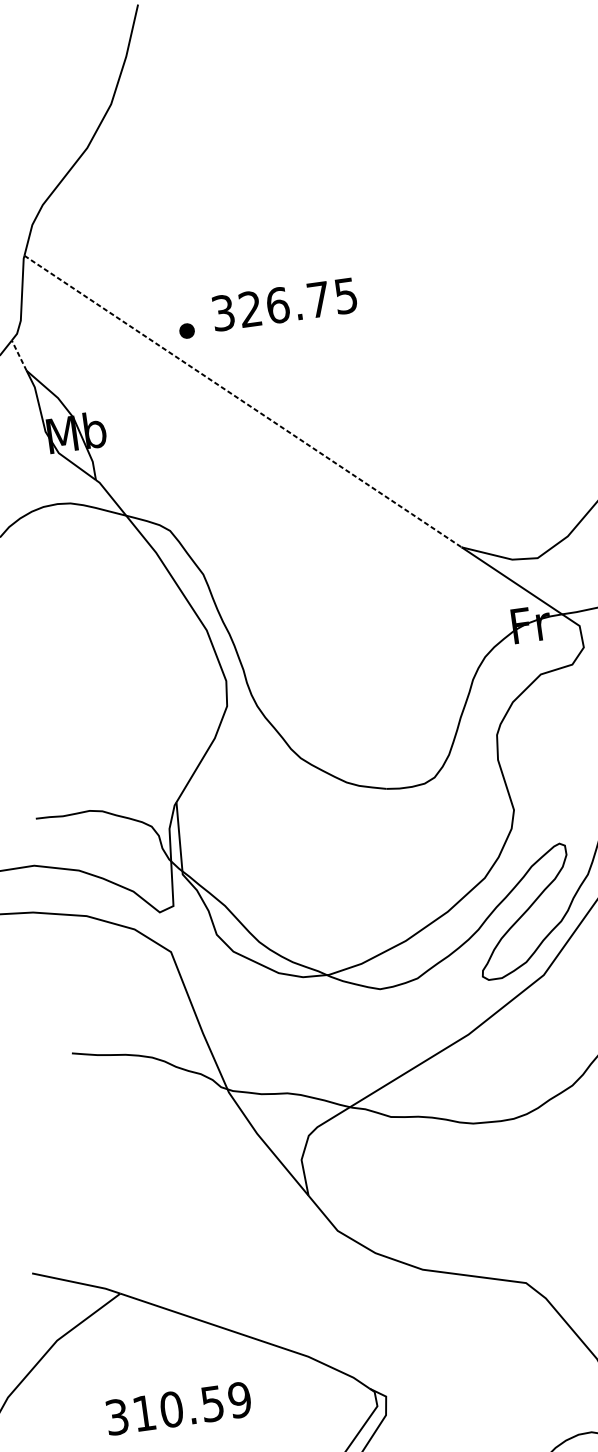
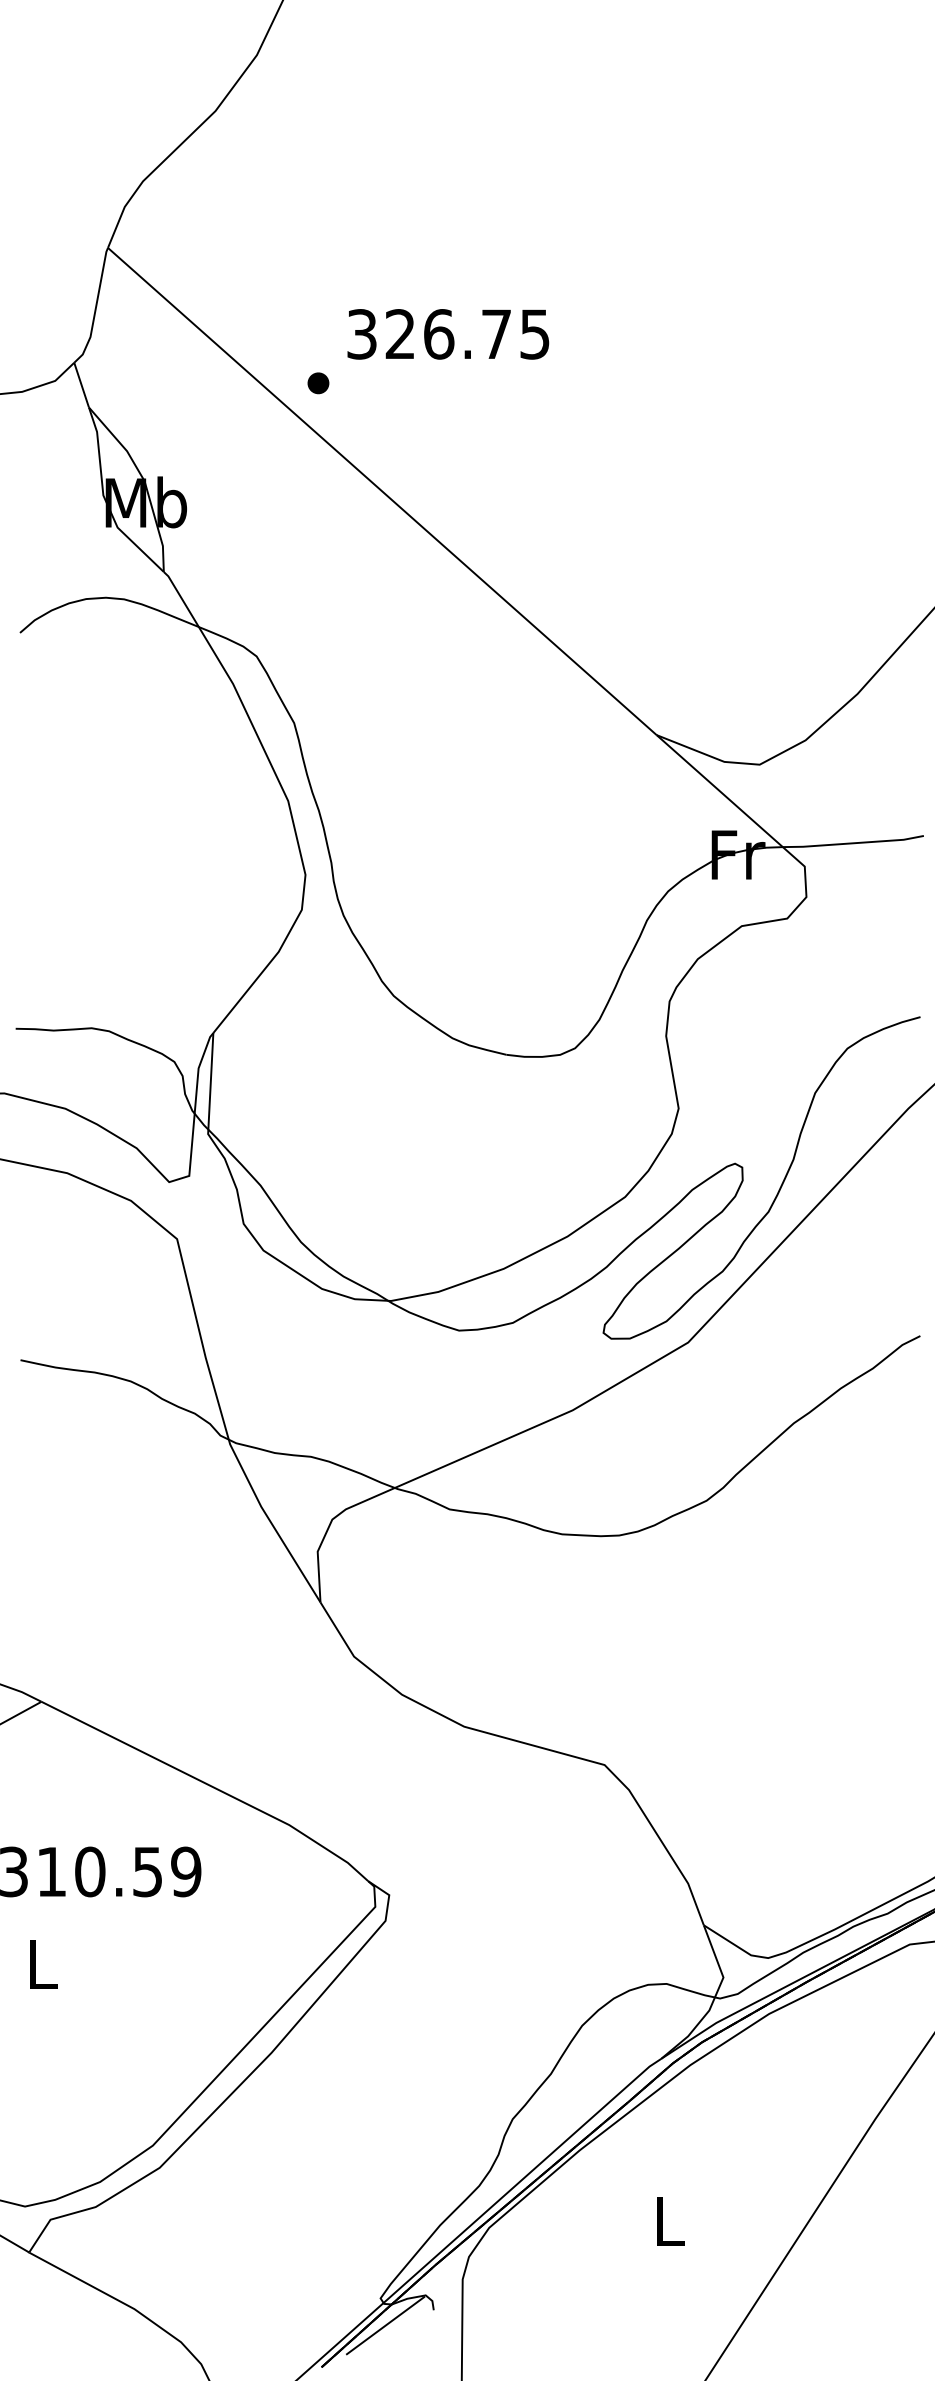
text: (284, 304) -> (448, 334), moved
line: (19, 355) -> (81, 385), dashed -> solid
line: (243, 401) -> (382, 491), dashed -> solid

